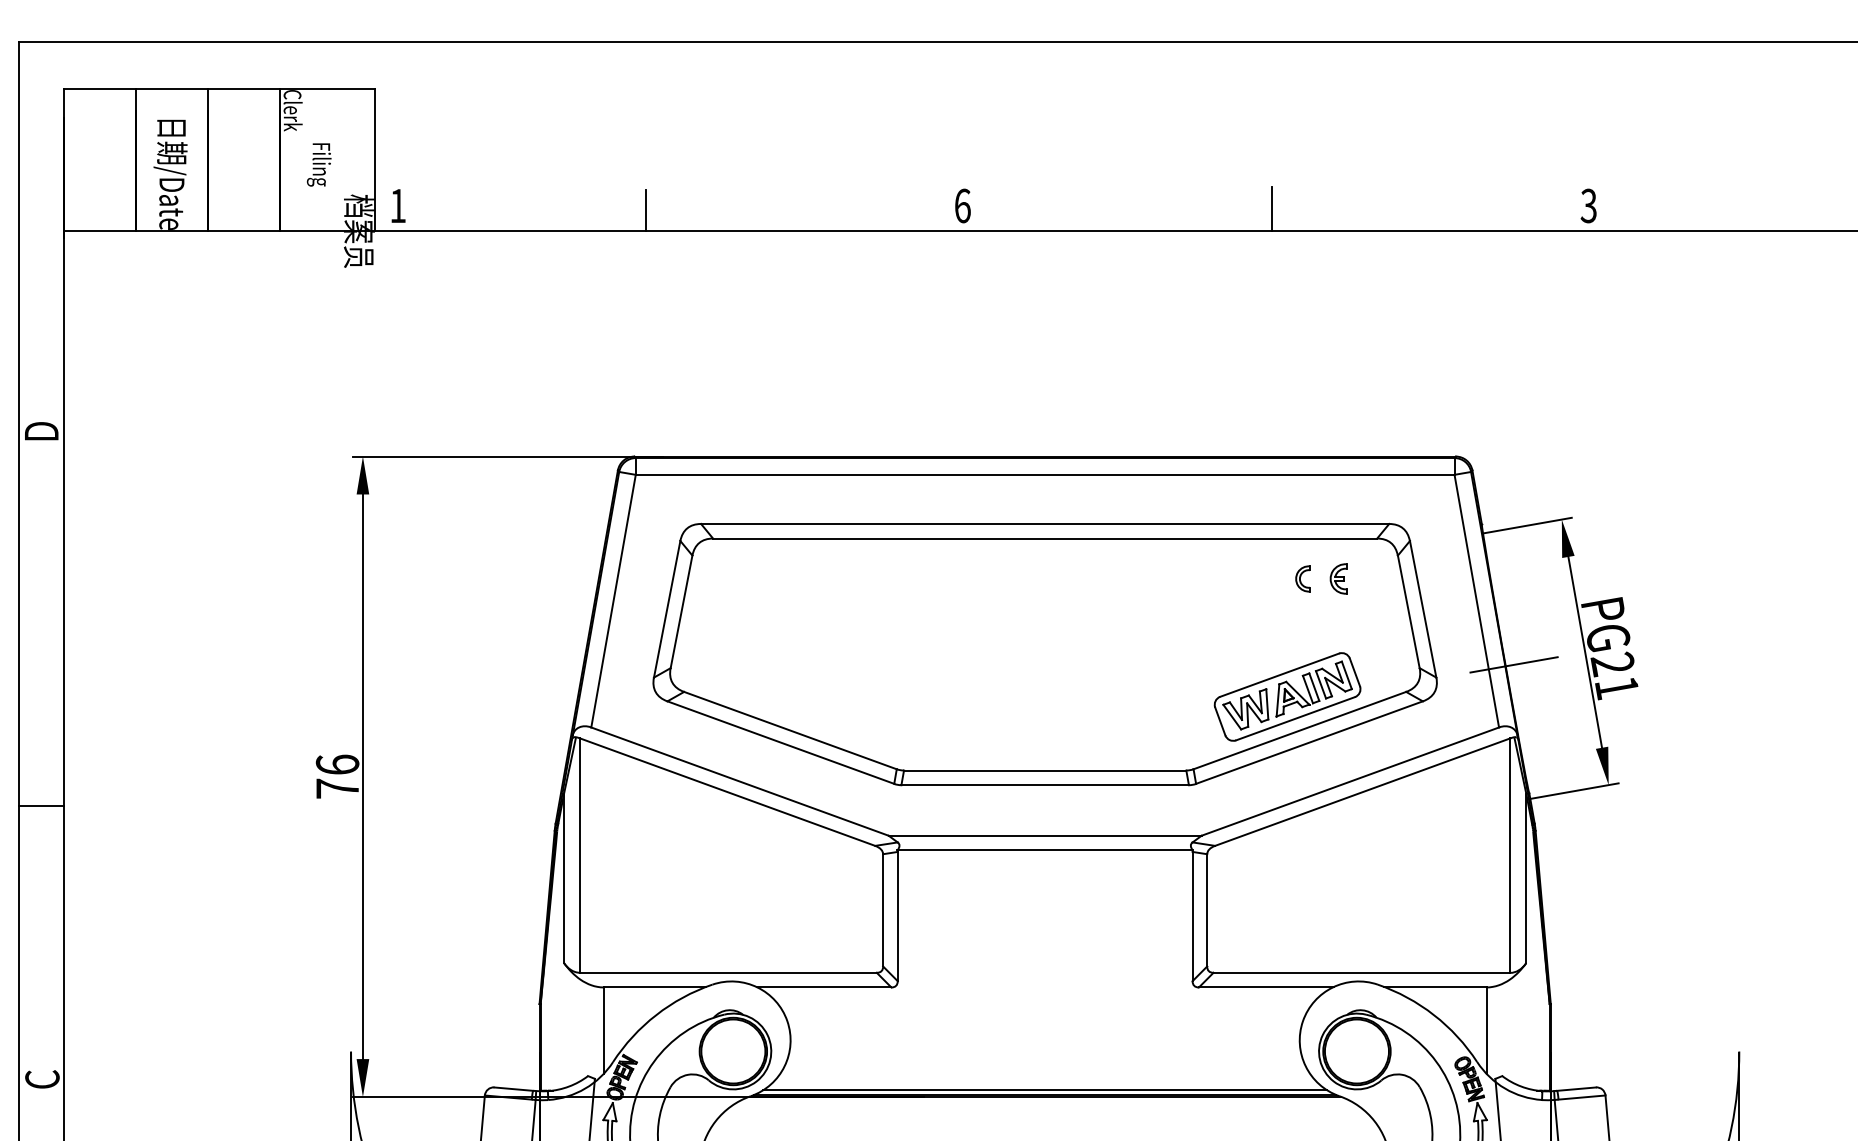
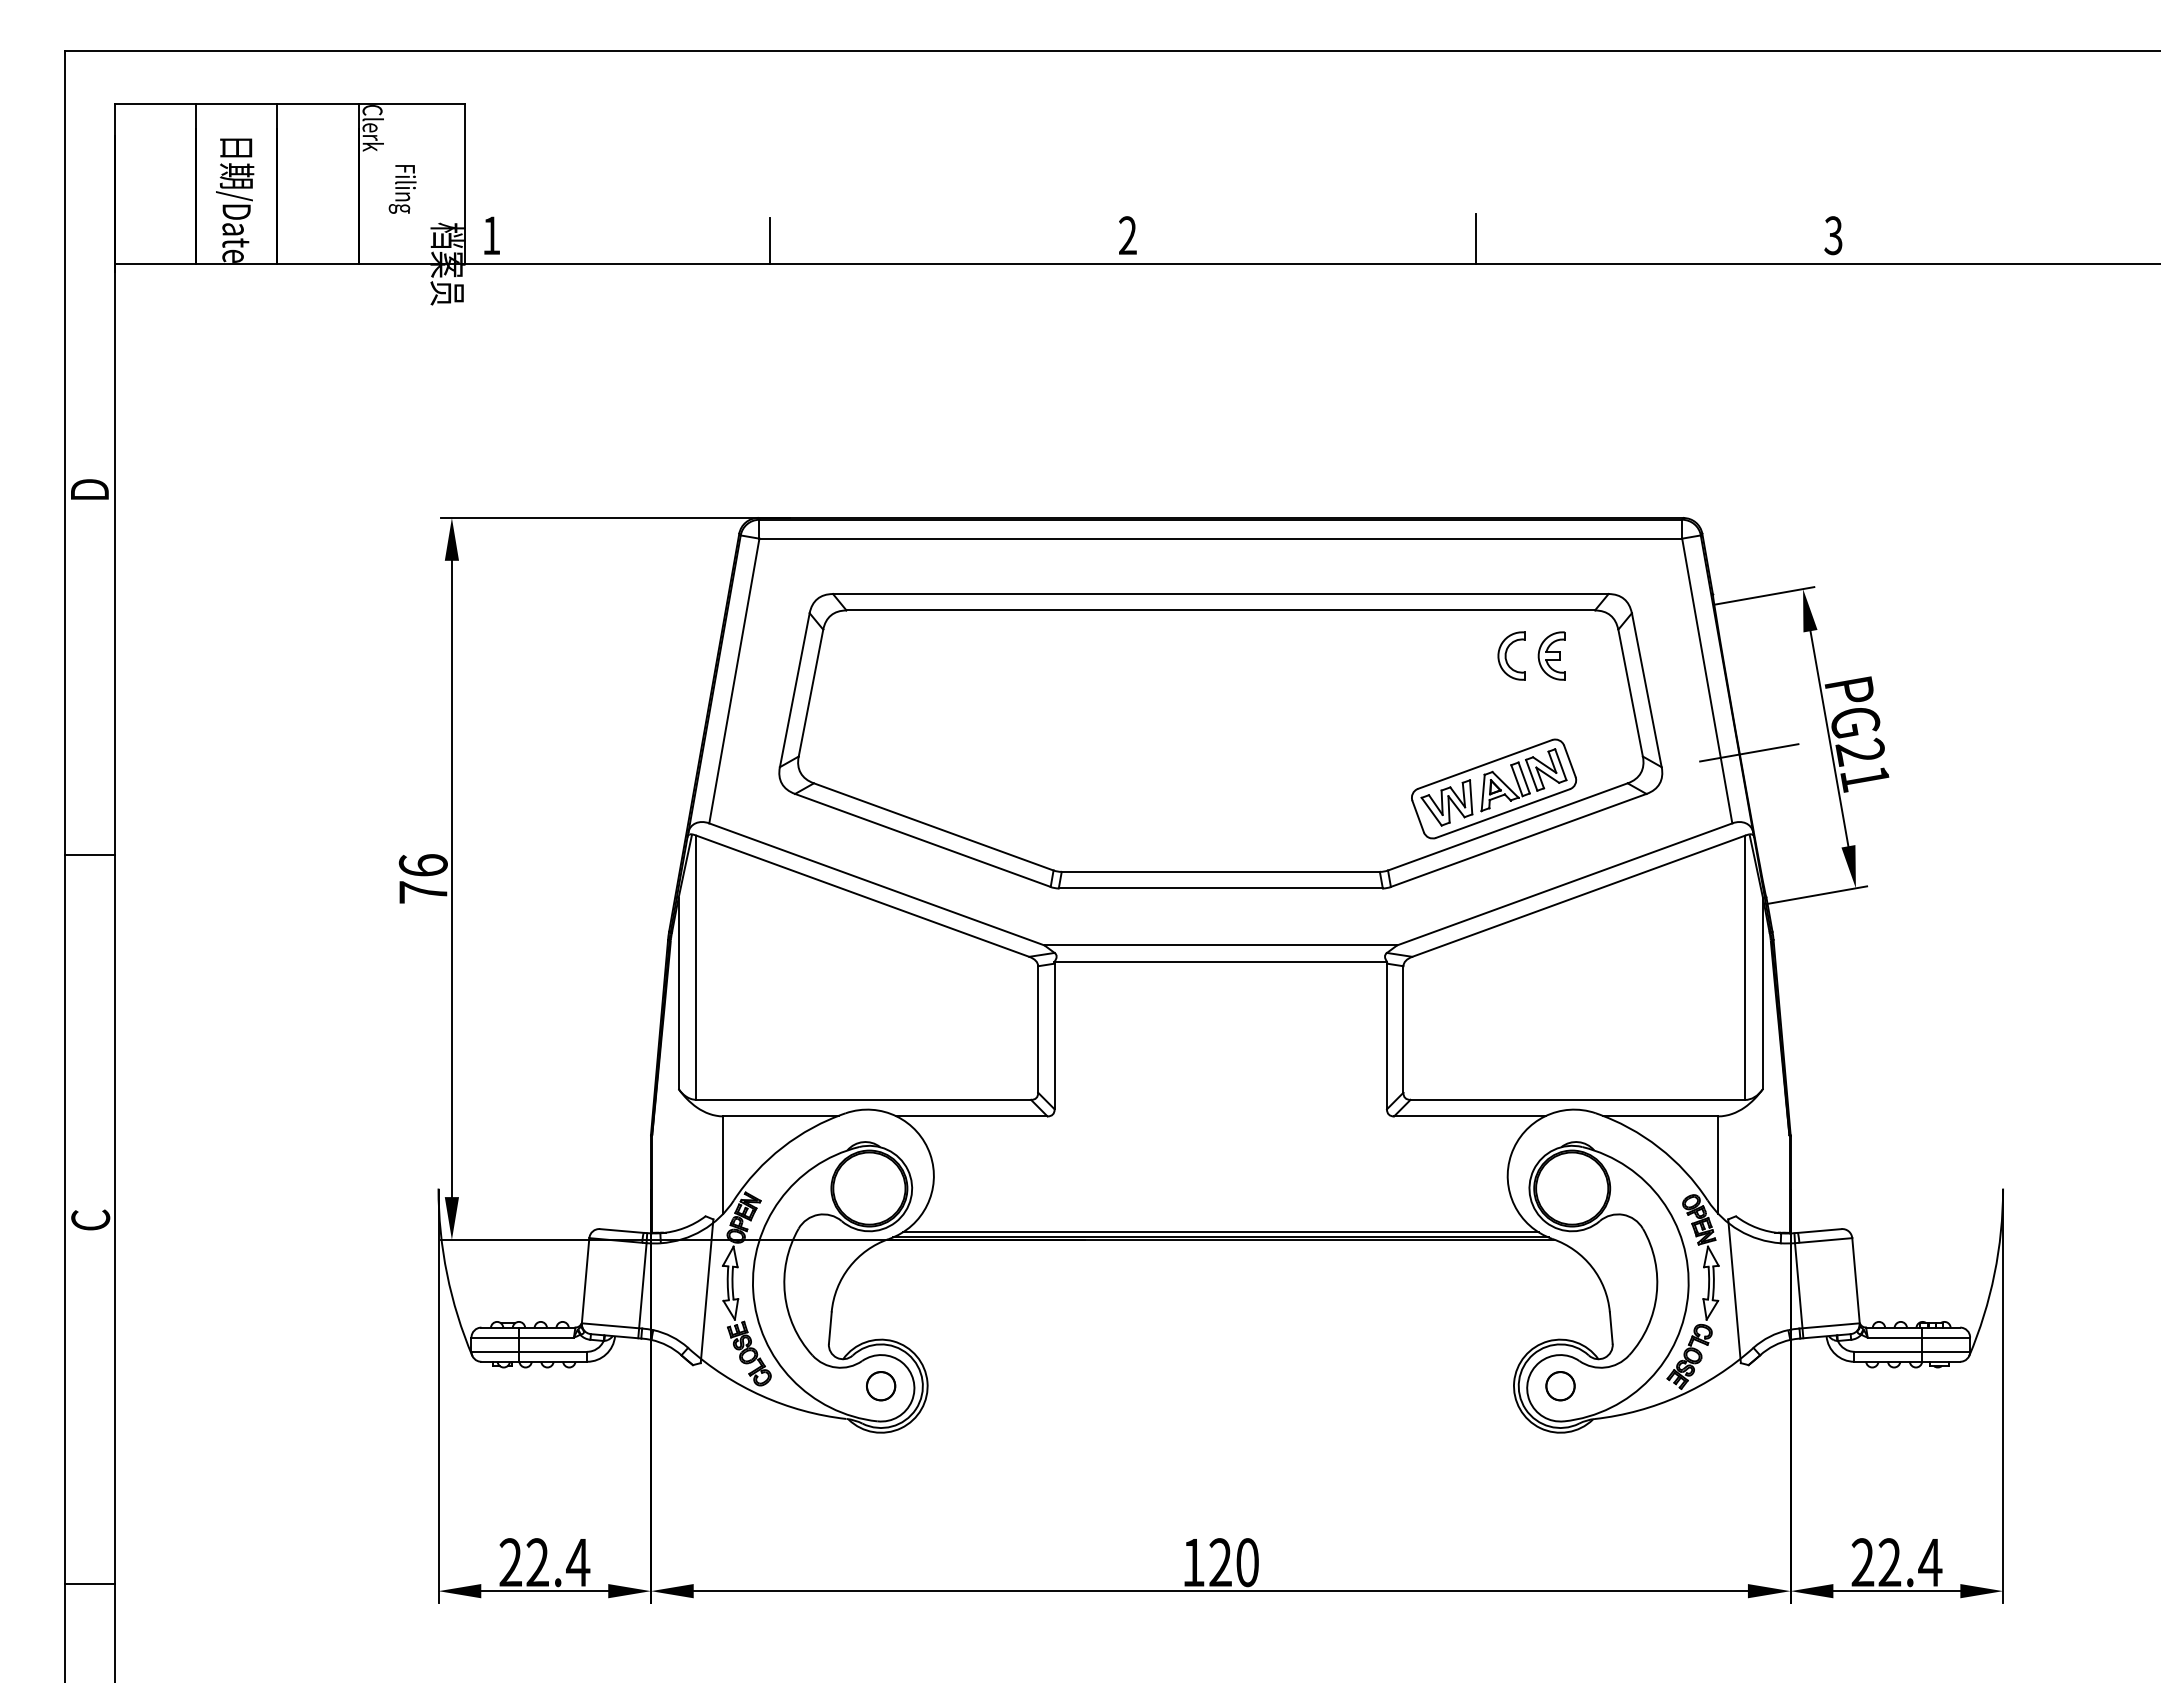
text: (962, 205) -> (1127, 235), 6 -> 2
part: (1303, 578) -> (1511, 655), size x1.67
part: (1338, 578) -> (1551, 655), size x1.43
line: (41, 805) -> (89, 854), moved

